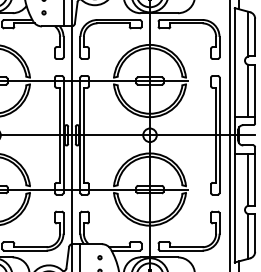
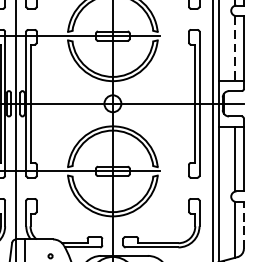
line: (248, 90) -> (235, 47), solid -> dashed
line: (255, 232) -> (244, 224), solid -> dashed

